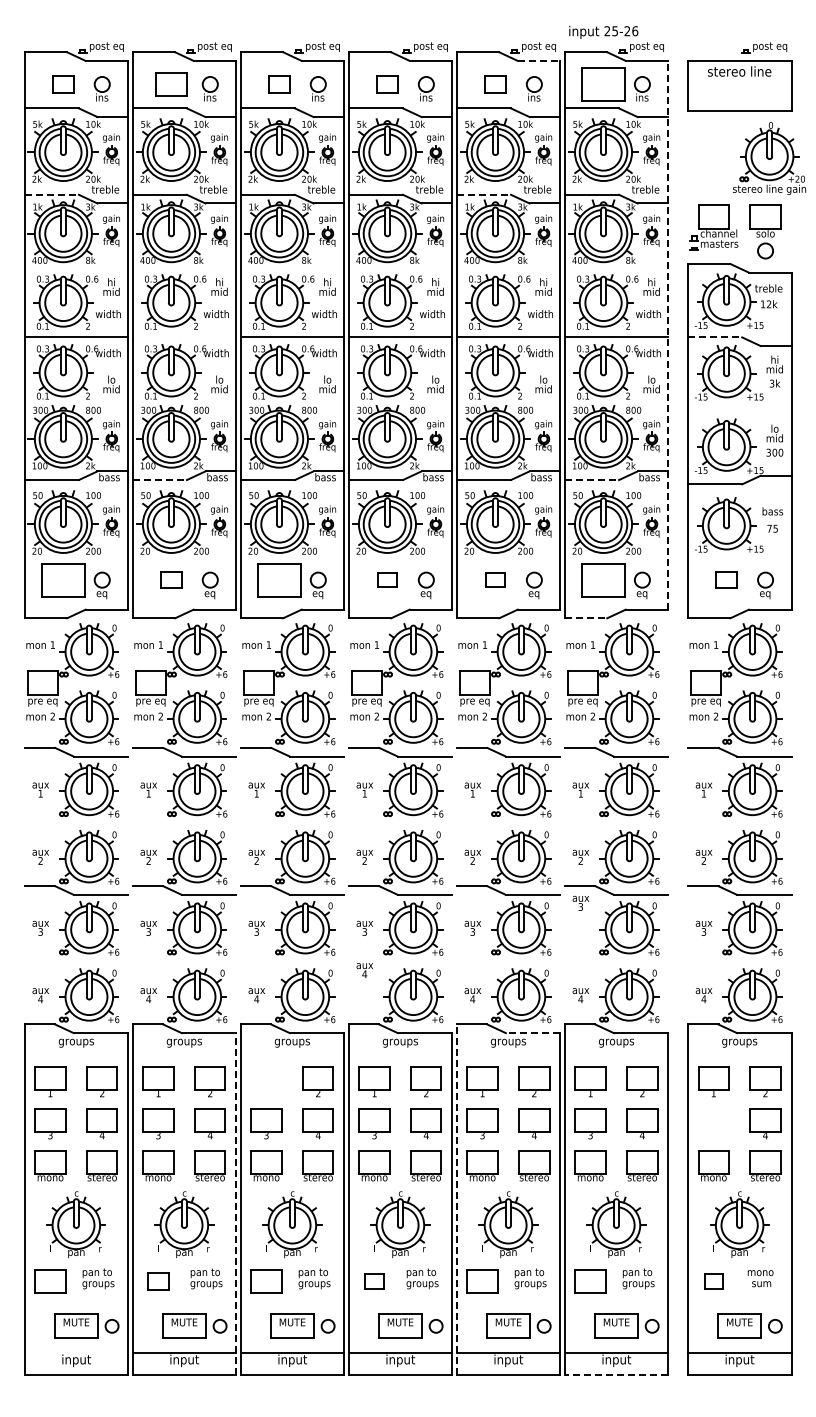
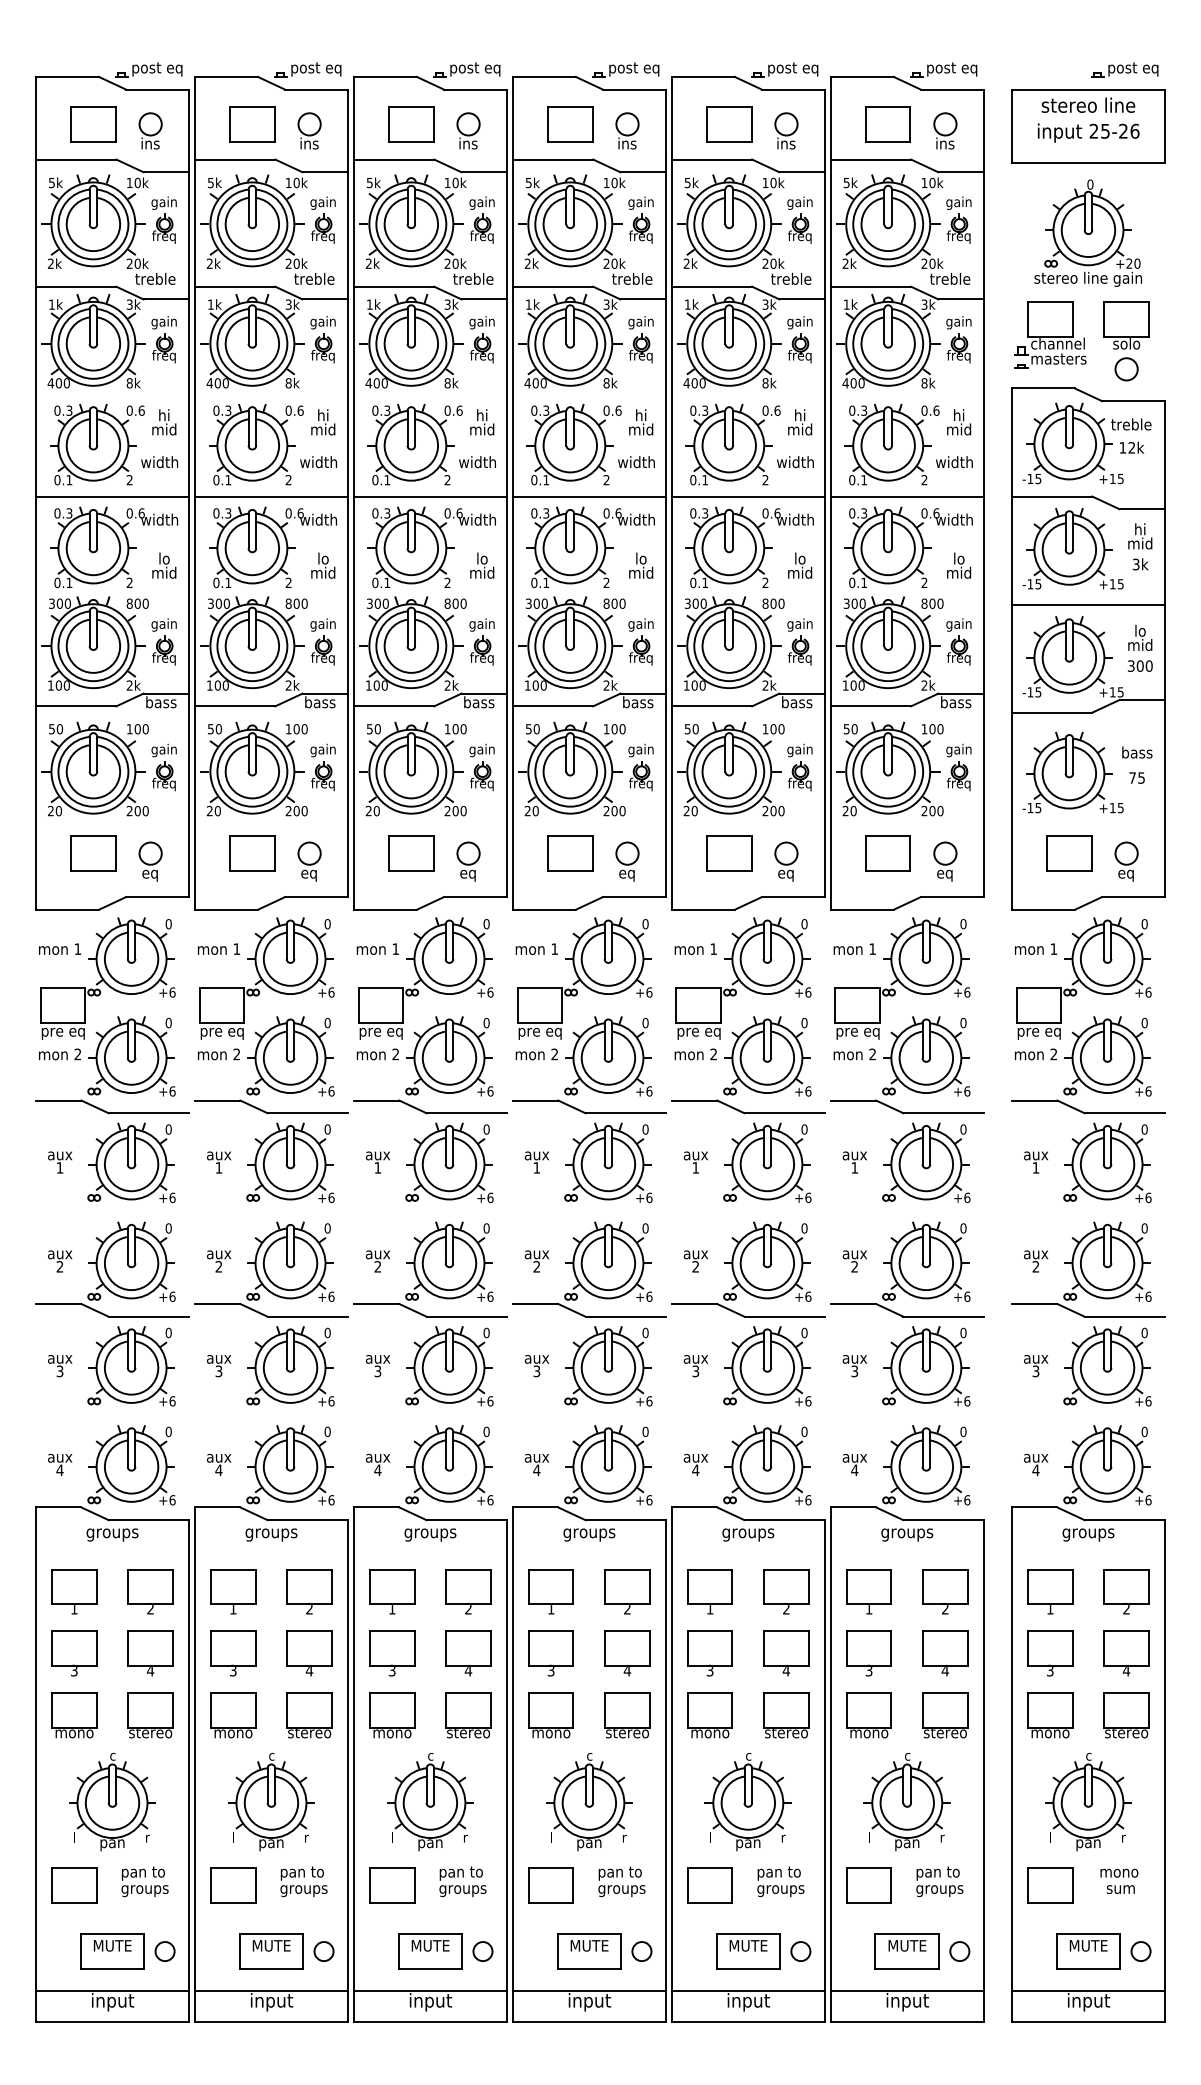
text: (603, 32) -> (1088, 133), moved
line: (539, 60) -> (793, 89), dashed -> solid
part: (63, 84) -> (93, 124), size x1.43
part: (279, 84) -> (411, 124), size x1.43
part: (387, 84) -> (570, 124), size x1.43
part: (495, 84) -> (729, 124), size x1.43
part: (603, 84) -> (888, 124), size x0.71
part: (769, 158) -> (1088, 233), moved
line: (52, 194) -> (77, 286), dashed -> solid
line: (484, 194) -> (713, 286), dashed -> solid
line: (668, 334) -> (983, 492), dashed -> solid
line: (184, 337) -> (271, 496), added
line: (715, 337) -> (1052, 496), dashed -> solid
line: (739, 410) -> (1088, 604), added
line: (160, 480) -> (236, 707), dashed -> solid
line: (592, 480) -> (871, 707), dashed -> solid
part: (63, 579) -> (93, 852), size x0.71
part: (171, 579) -> (252, 852), size x1.43
part: (279, 579) -> (411, 852), size x0.71
part: (387, 579) -> (570, 852), size x1.67
part: (495, 579) -> (729, 852), size x1.67
part: (603, 579) -> (888, 852), size x0.71
part: (726, 579) -> (1069, 852), size x1.43
line: (586, 618) -> (863, 910), dashed -> solid
text: (580, 902) -> (854, 1364), moved
text: (364, 970) -> (536, 1464), moved
line: (532, 1033) -> (783, 1520), dashed -> solid
part: (266, 1081) -> (392, 1591), added
part: (713, 1123) -> (1050, 1653), added
line: (456, 1199) -> (671, 1764), dashed -> solid
line: (236, 1203) -> (348, 1770), dashed -> solid
part: (158, 1281) -> (233, 1885), size x1.43
part: (374, 1281) -> (551, 1885), size x1.67
part: (713, 1281) -> (1050, 1885), size x1.67
line: (76, 1352) -> (112, 1990), added
line: (616, 1374) -> (907, 2022), dashed -> solid

